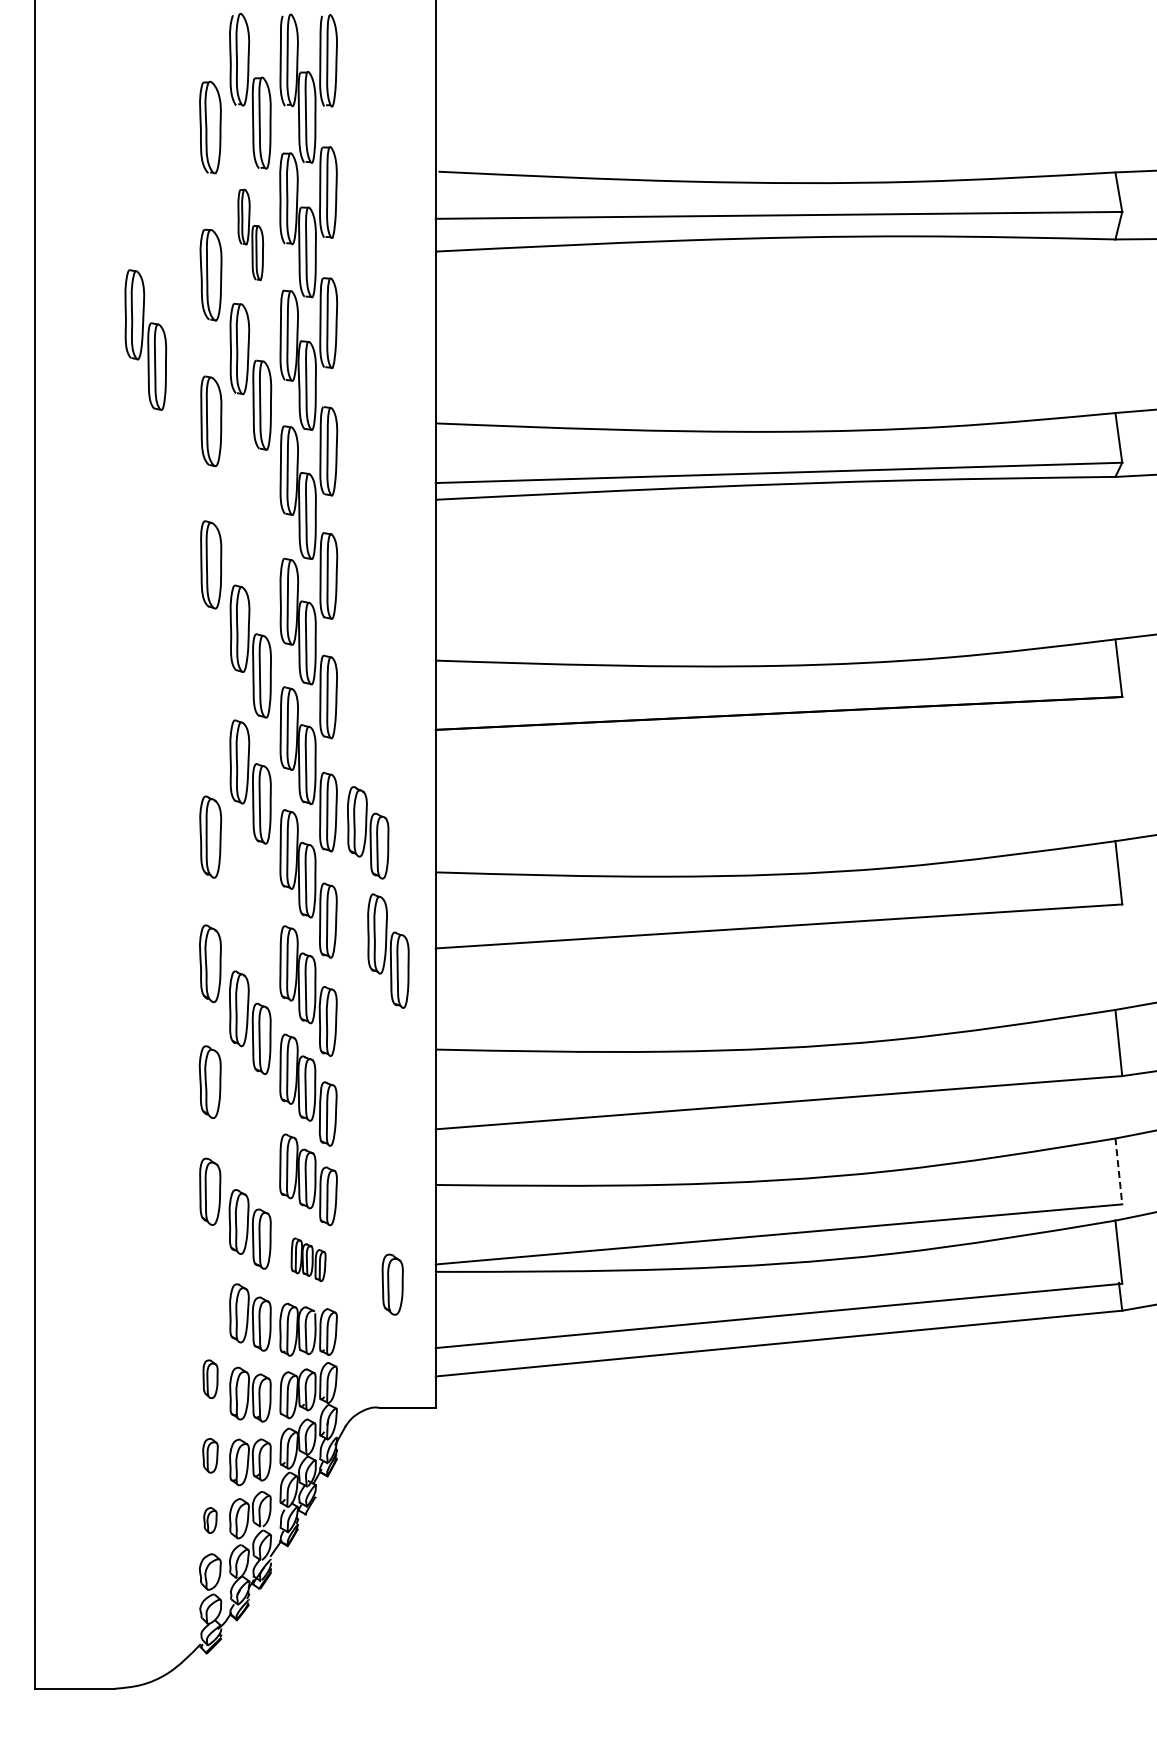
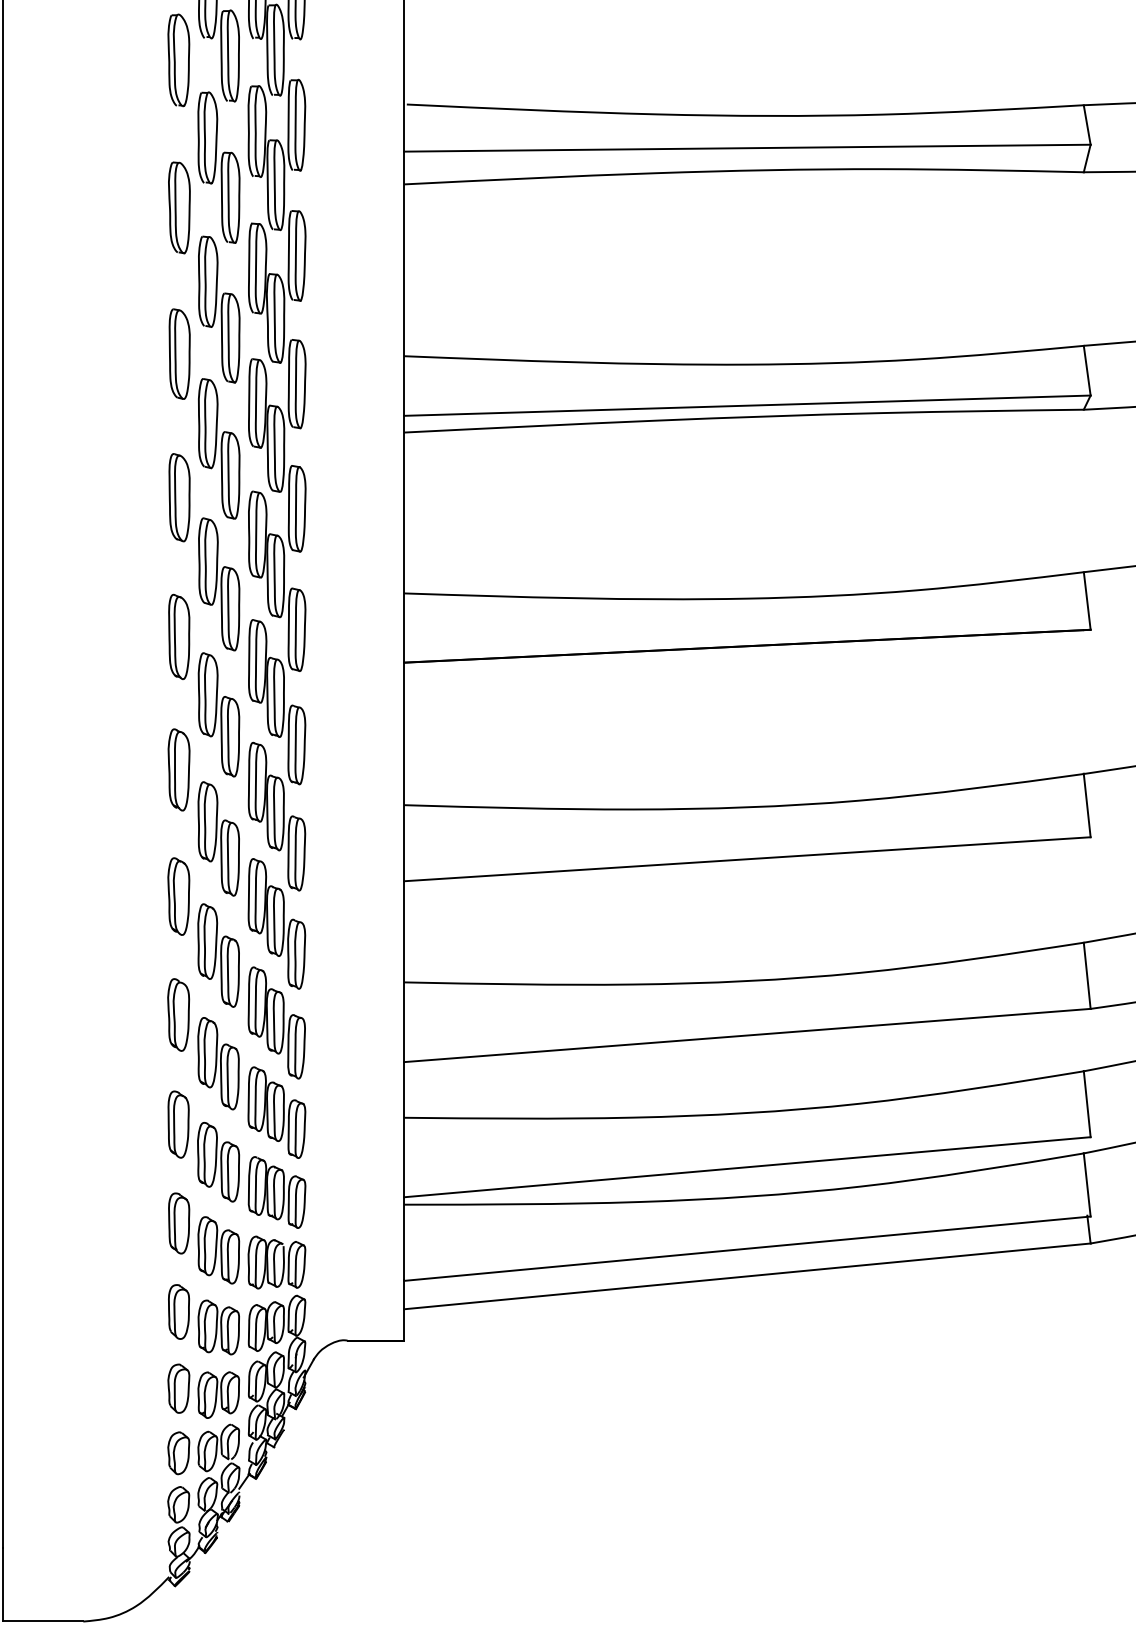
part: (250, 234) -> (218, 167), size x1.67
part: (145, 339) -> (218, 448), moved
part: (210, 704) -> (178, 637), added
part: (368, 832) -> (218, 1063), moved
part: (388, 950) -> (218, 838), moved
line: (1118, 1171) -> (1086, 1104), dashed -> solid
part: (308, 1259) -> (276, 1192), size x1.67
part: (392, 1284) -> (178, 1223), moved
part: (210, 1379) -> (178, 1312), size x1.43
part: (210, 1455) -> (178, 1388), size x1.43
part: (210, 1520) -> (178, 1453), size x1.67

